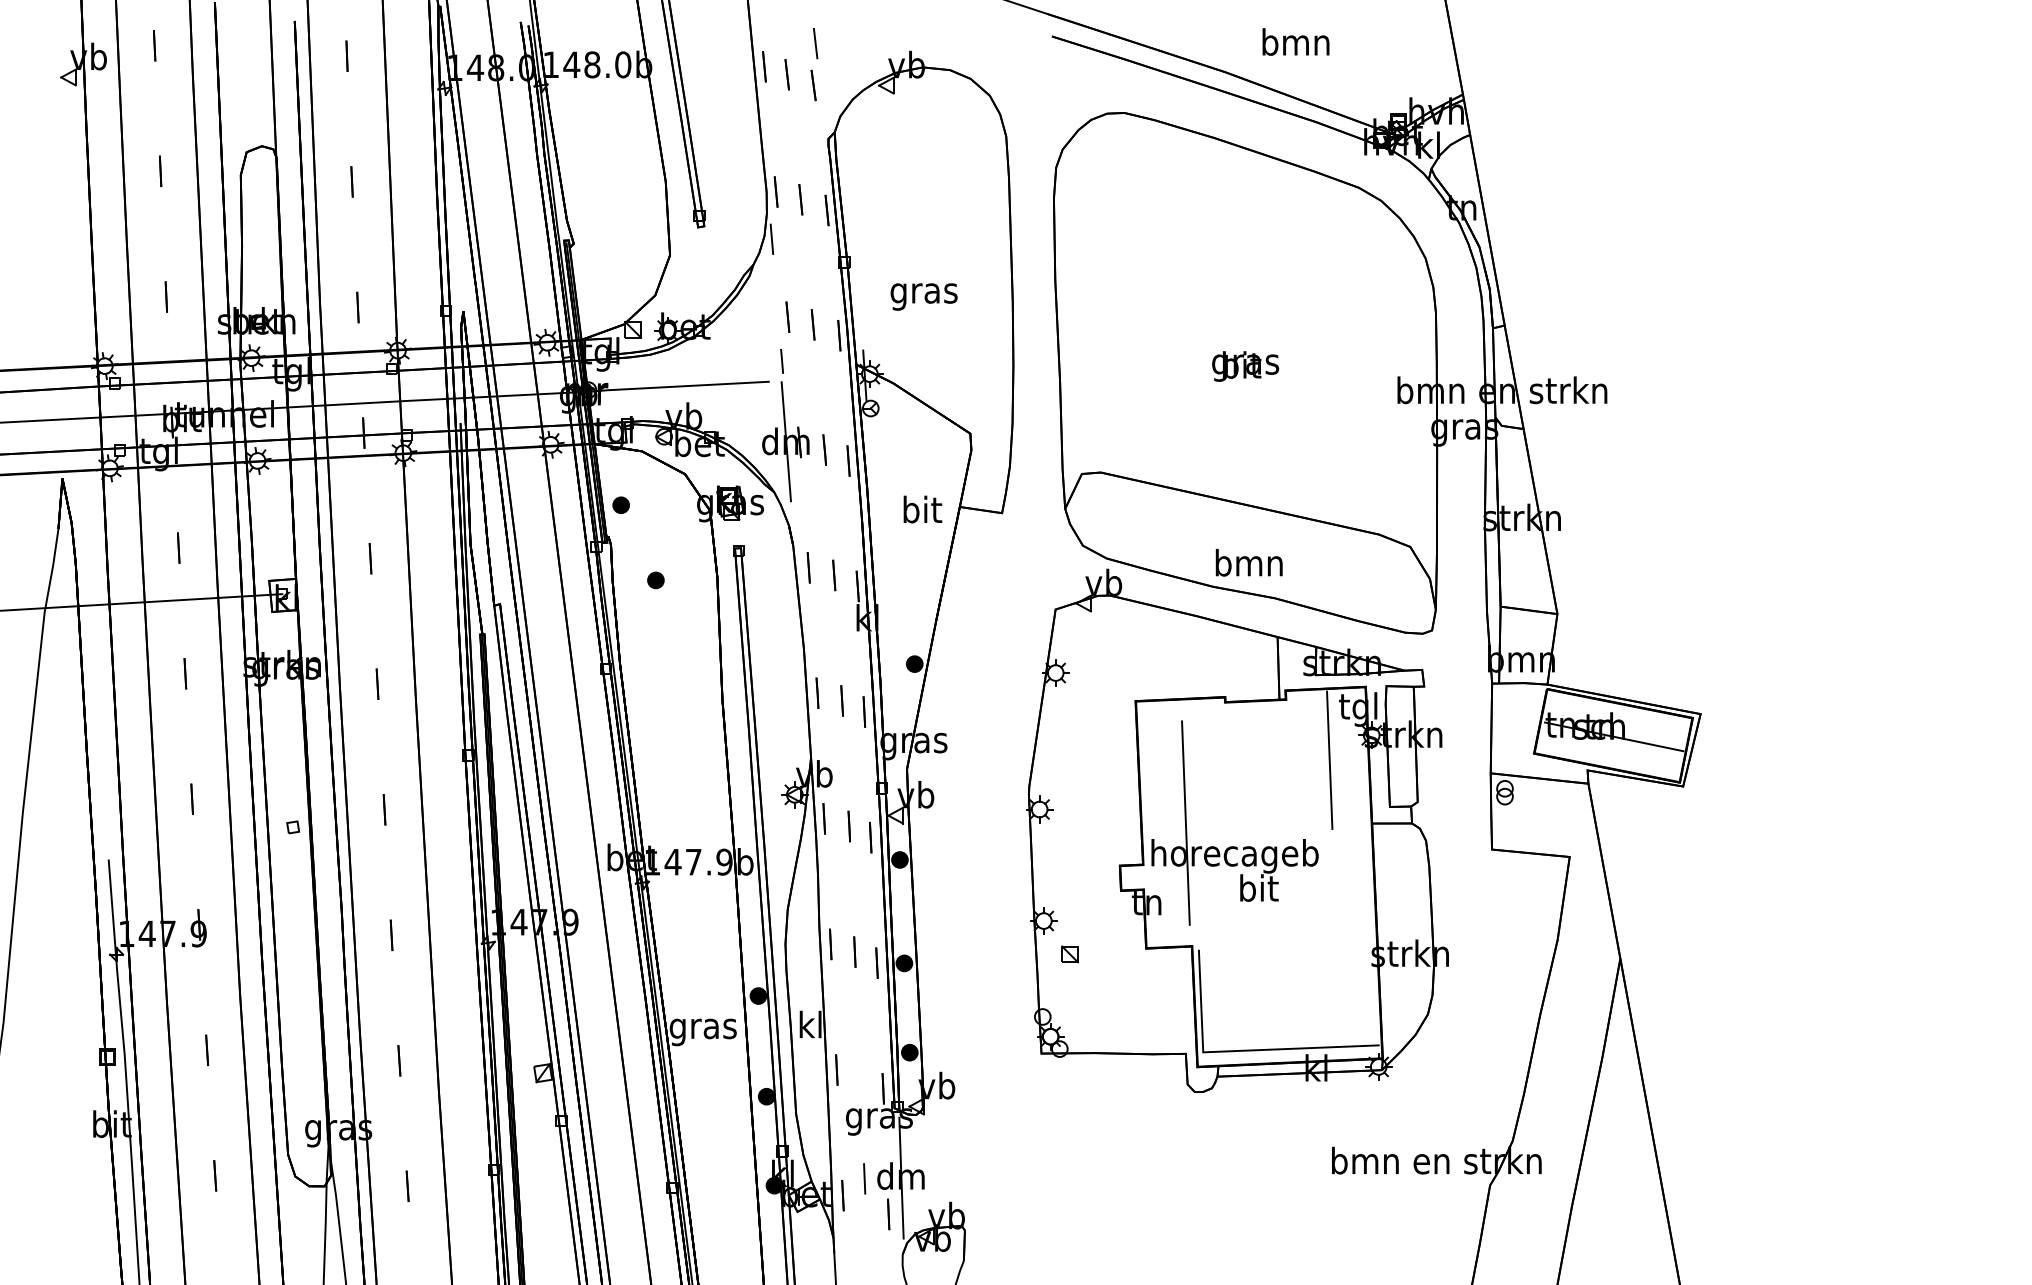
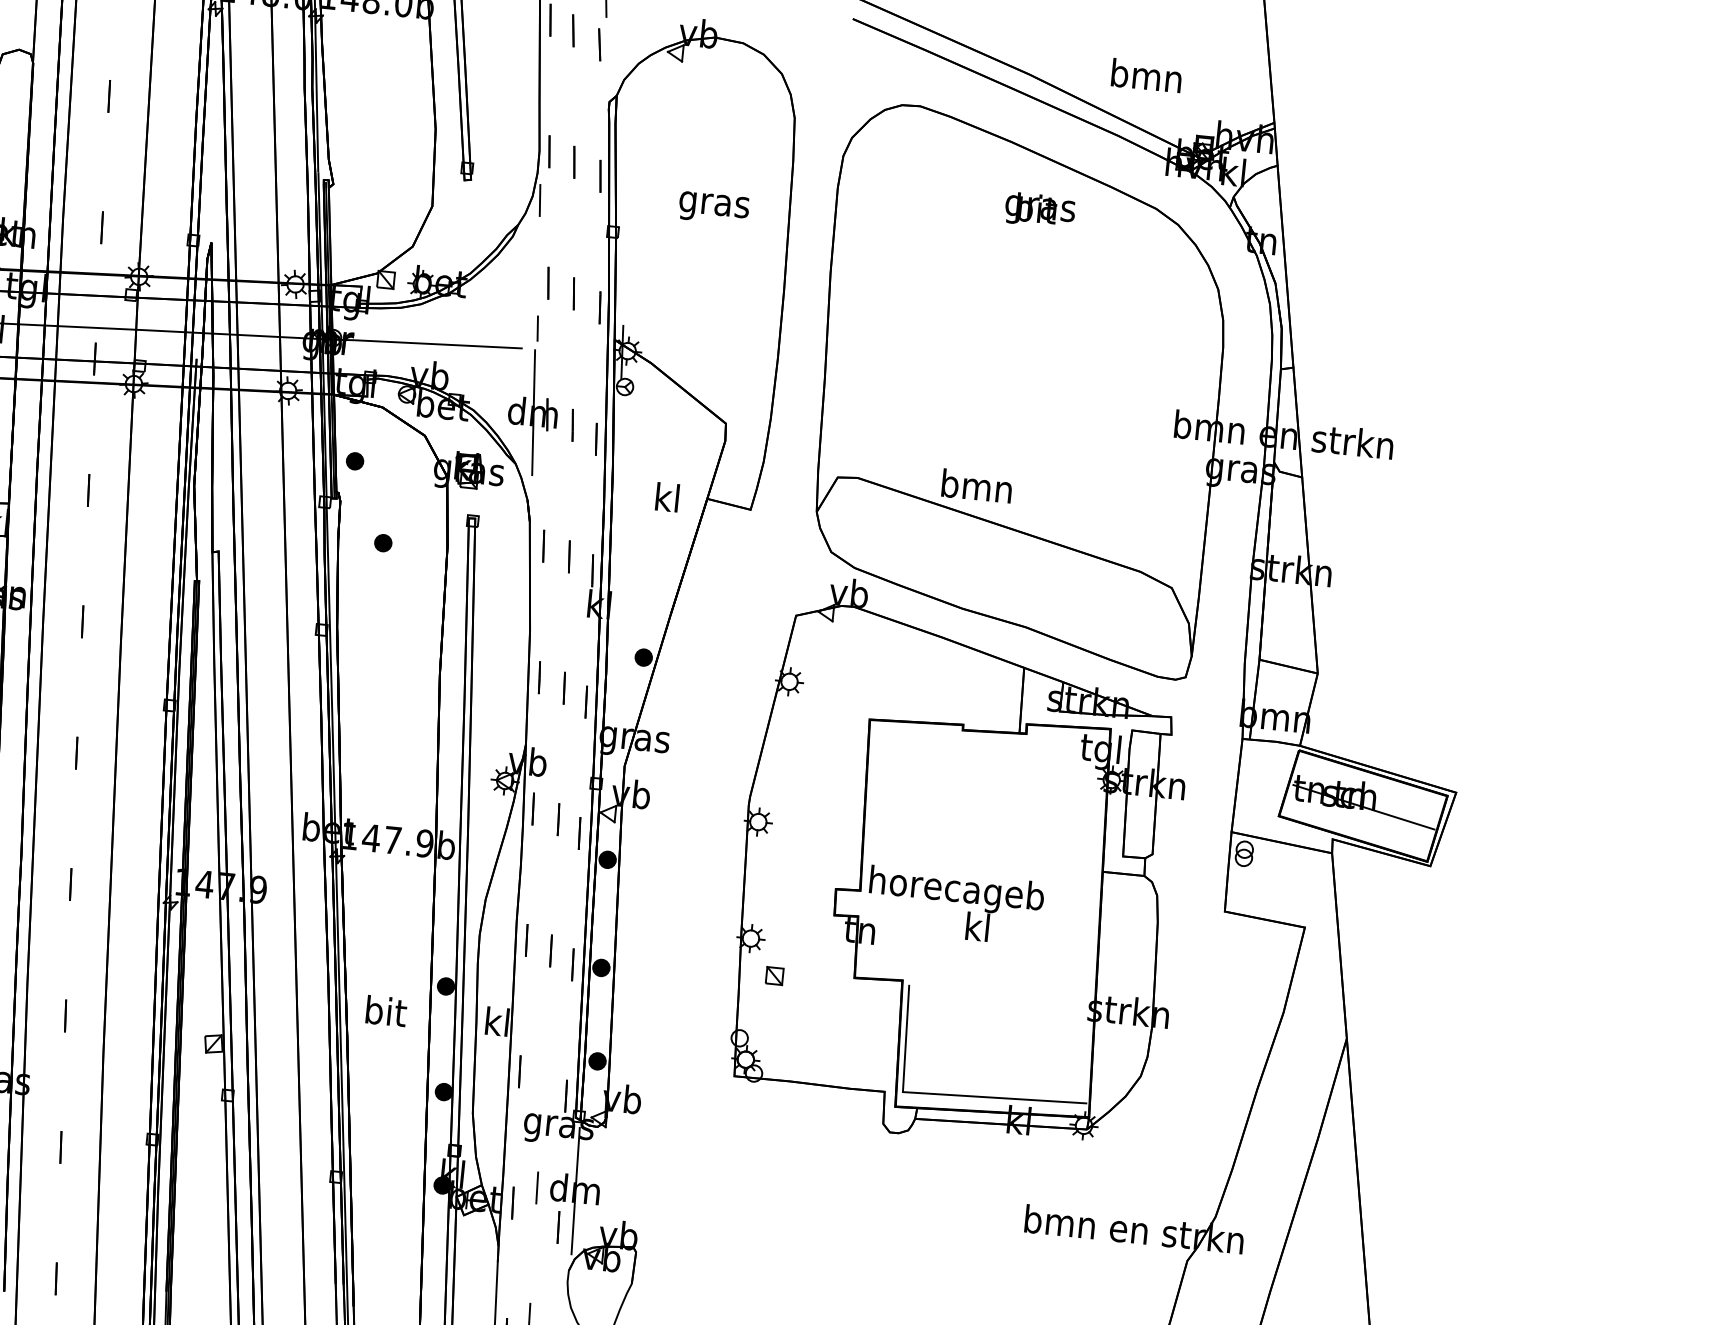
text: (1295, 41) -> (1146, 75), moved
text: (923, 296) -> (713, 207), moved
text: (1245, 366) -> (1040, 210), moved
text: (922, 509) -> (668, 497), bit -> kl
text: (1248, 562) -> (976, 485), moved
line: (1329, 759) -> (1065, 800), removed
line: (1185, 822) -> (908, 851), removed
text: (1259, 887) -> (978, 926), bit -> kl
text: (702, 1028) -> (384, 1014), gras -> bit

